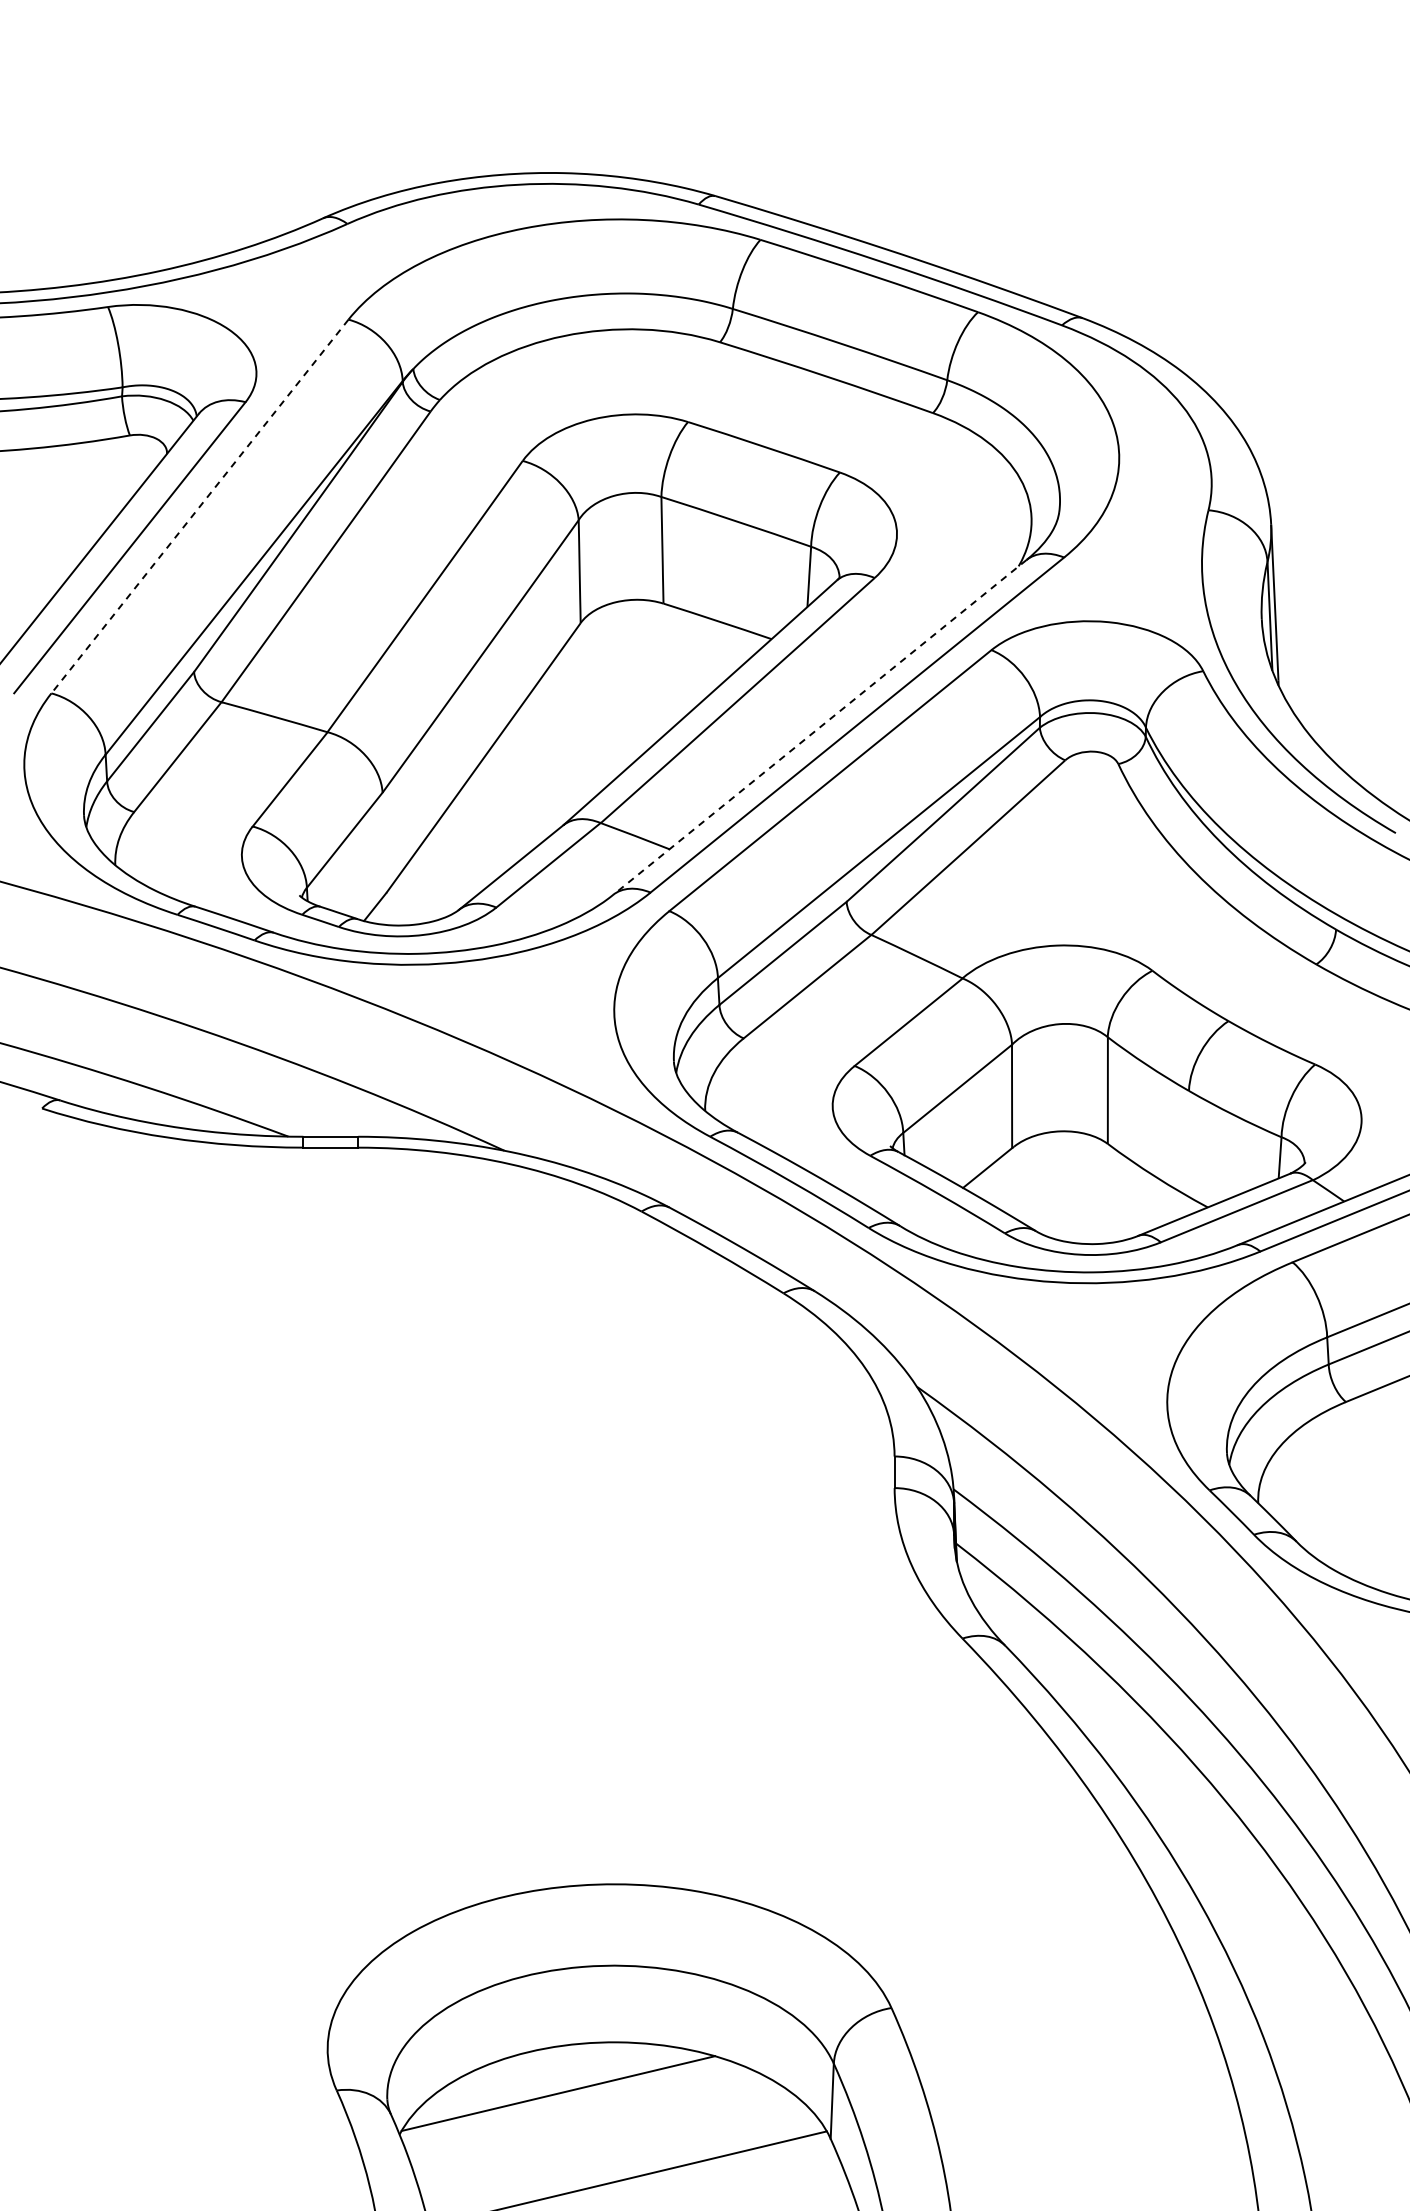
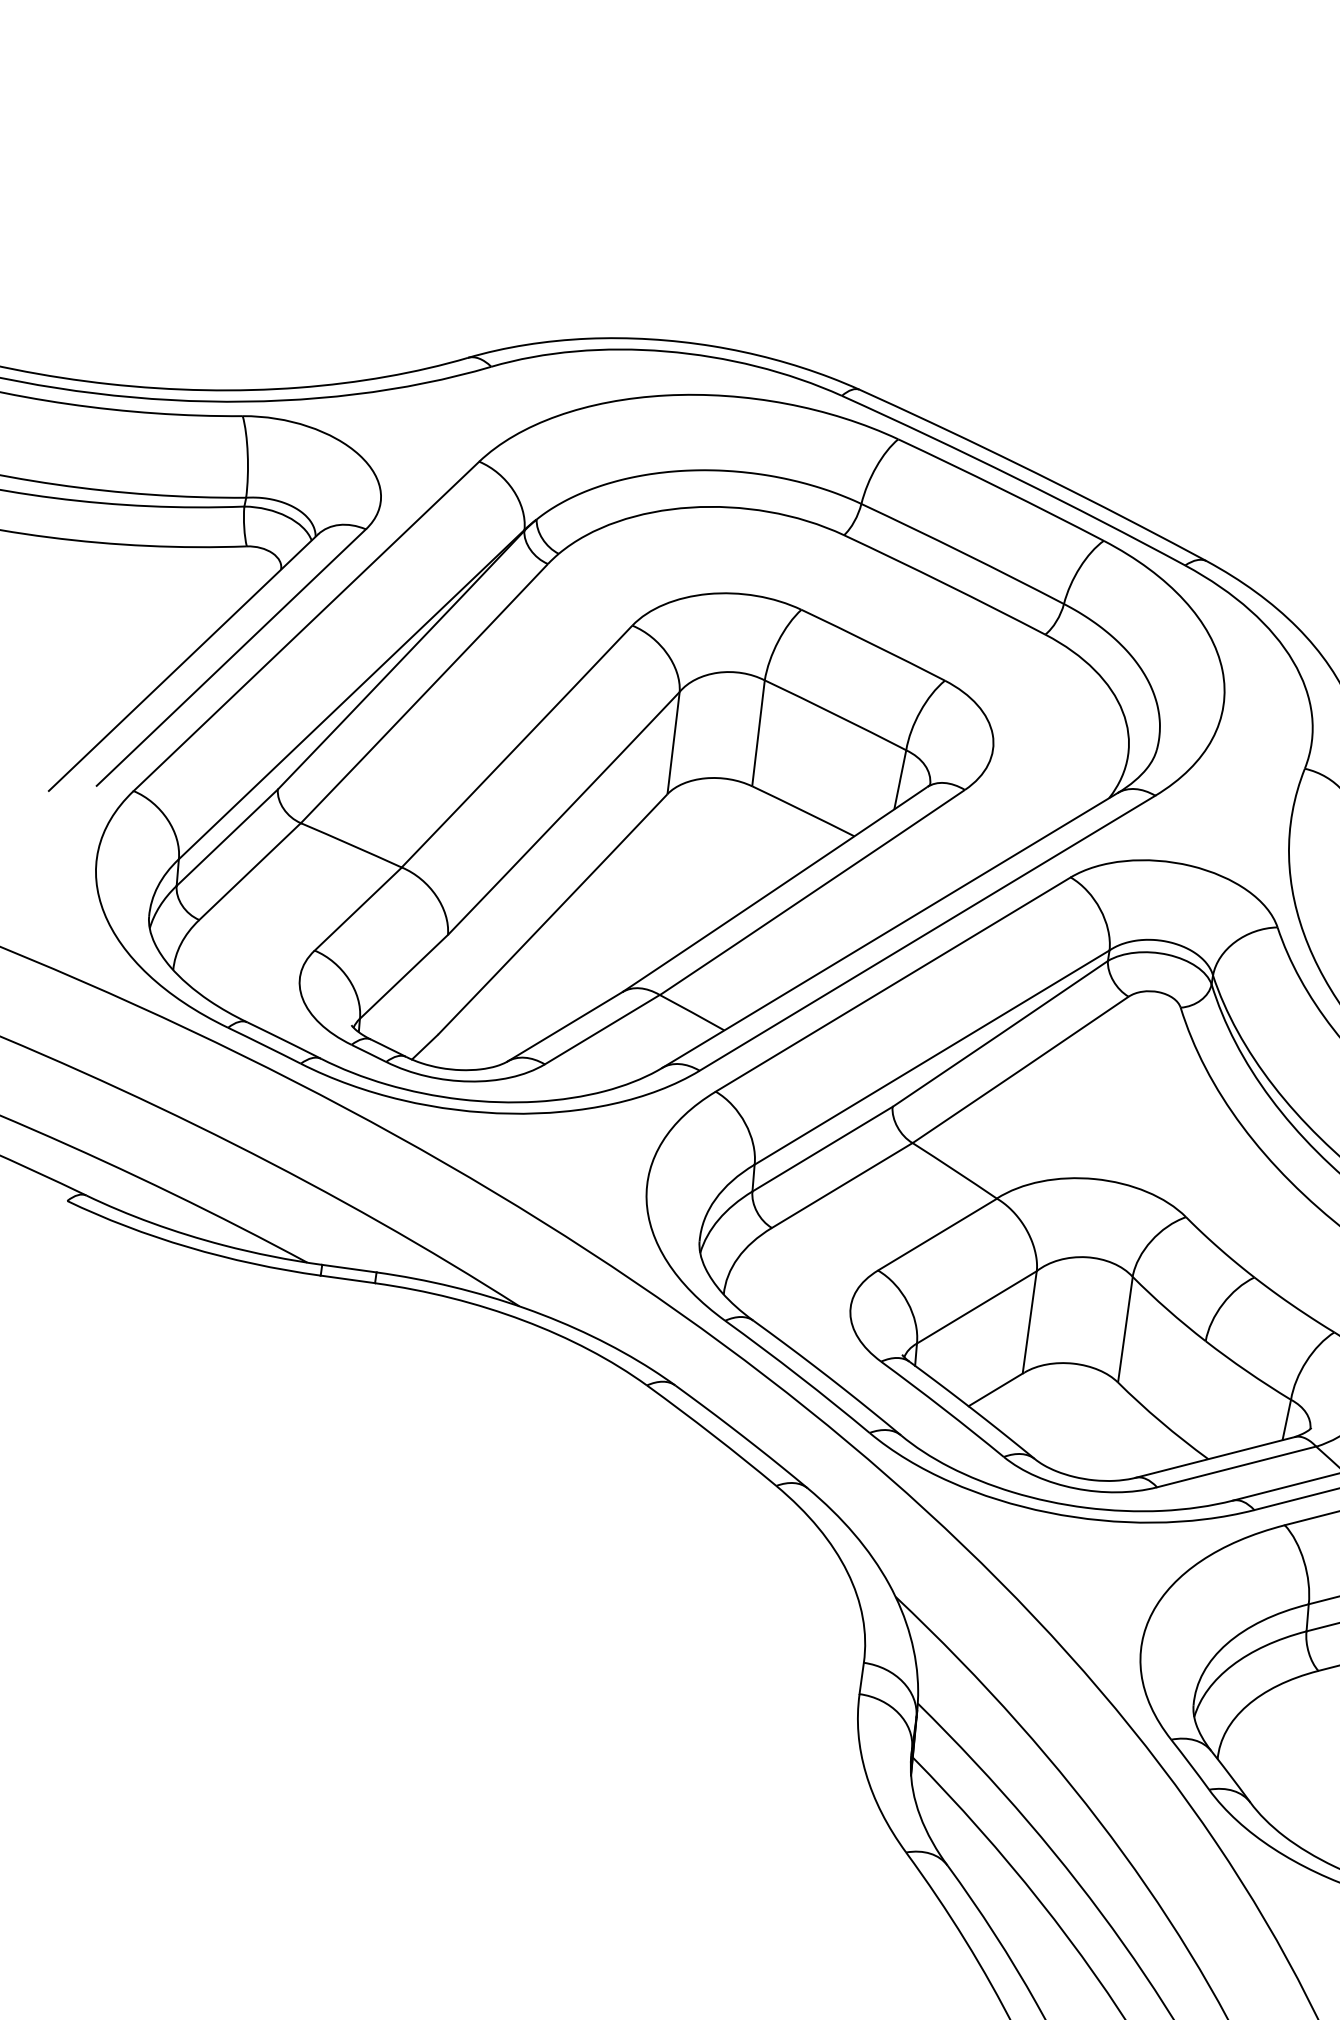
line: (199, 506) -> (305, 626), dashed -> solid
line: (819, 727) -> (889, 930), dashed -> solid

